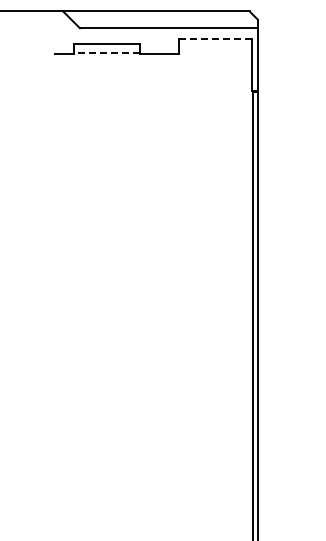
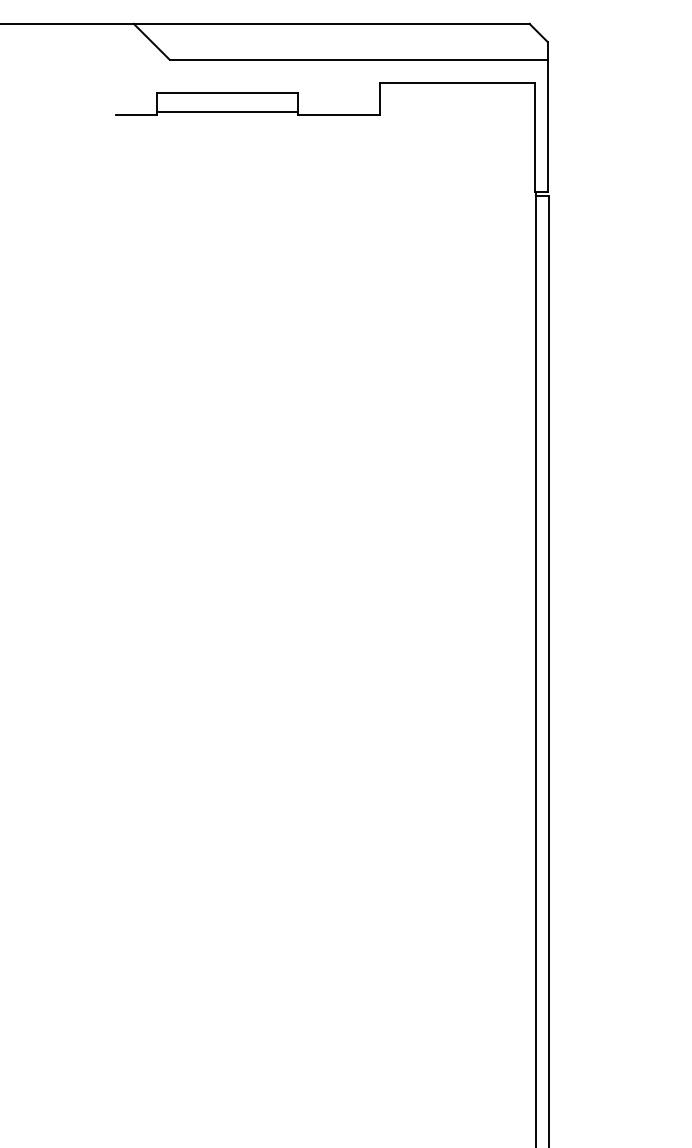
line: (216, 39) -> (459, 83), dashed -> solid
line: (106, 52) -> (226, 111), dashed -> solid

